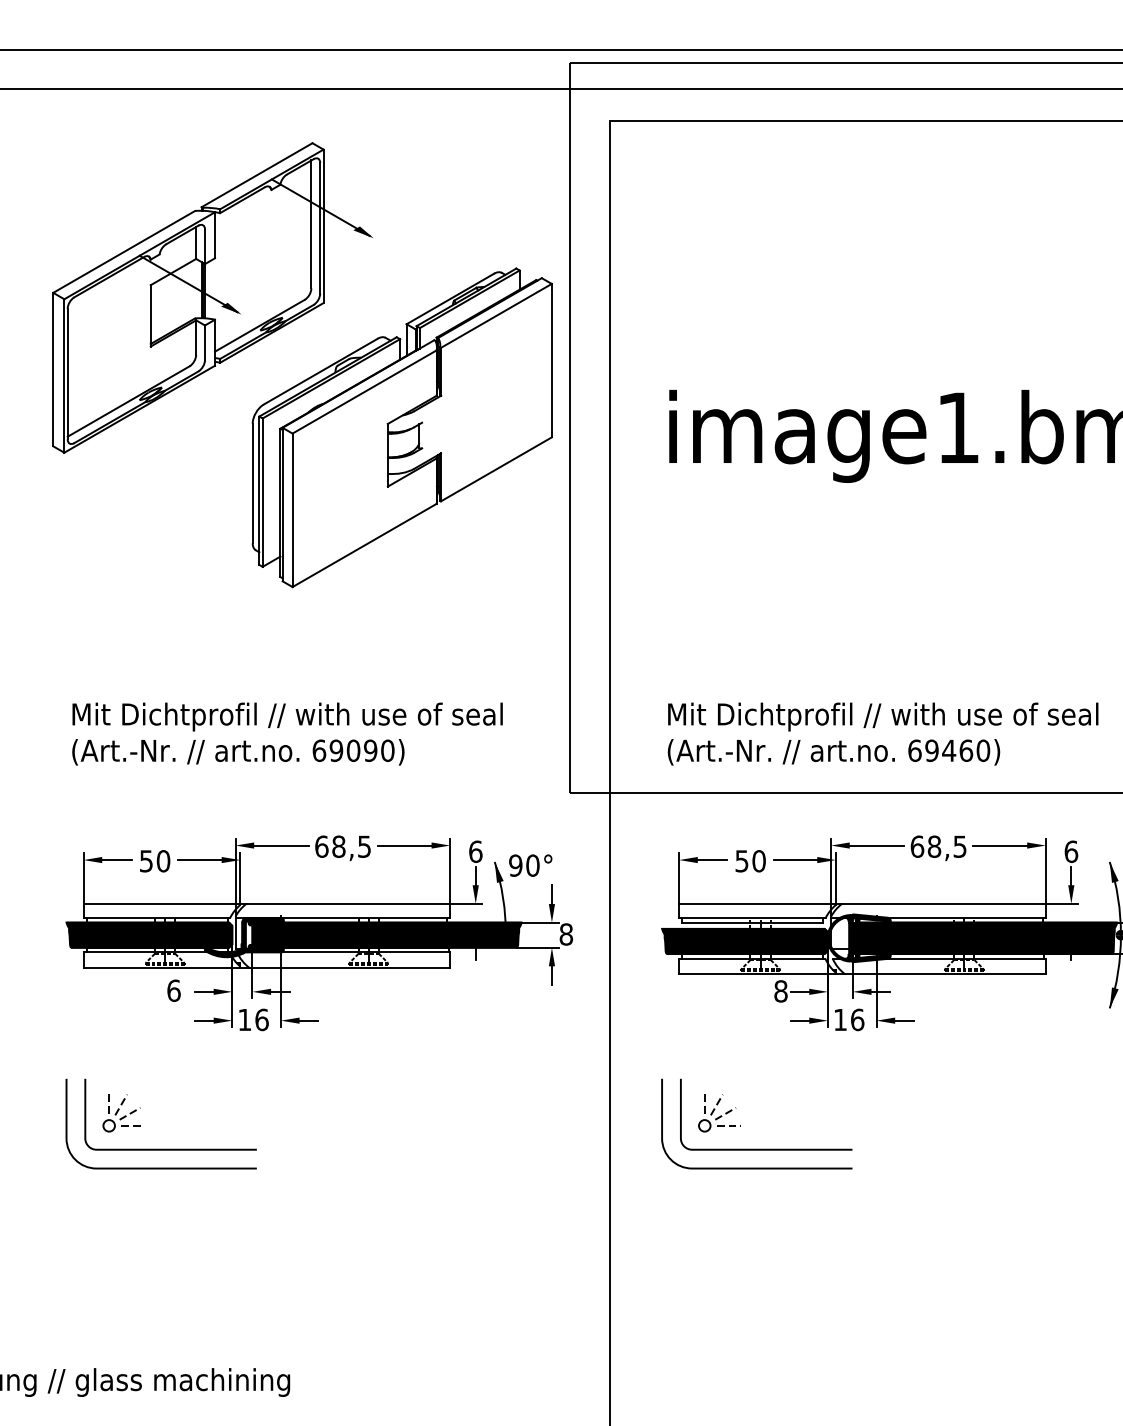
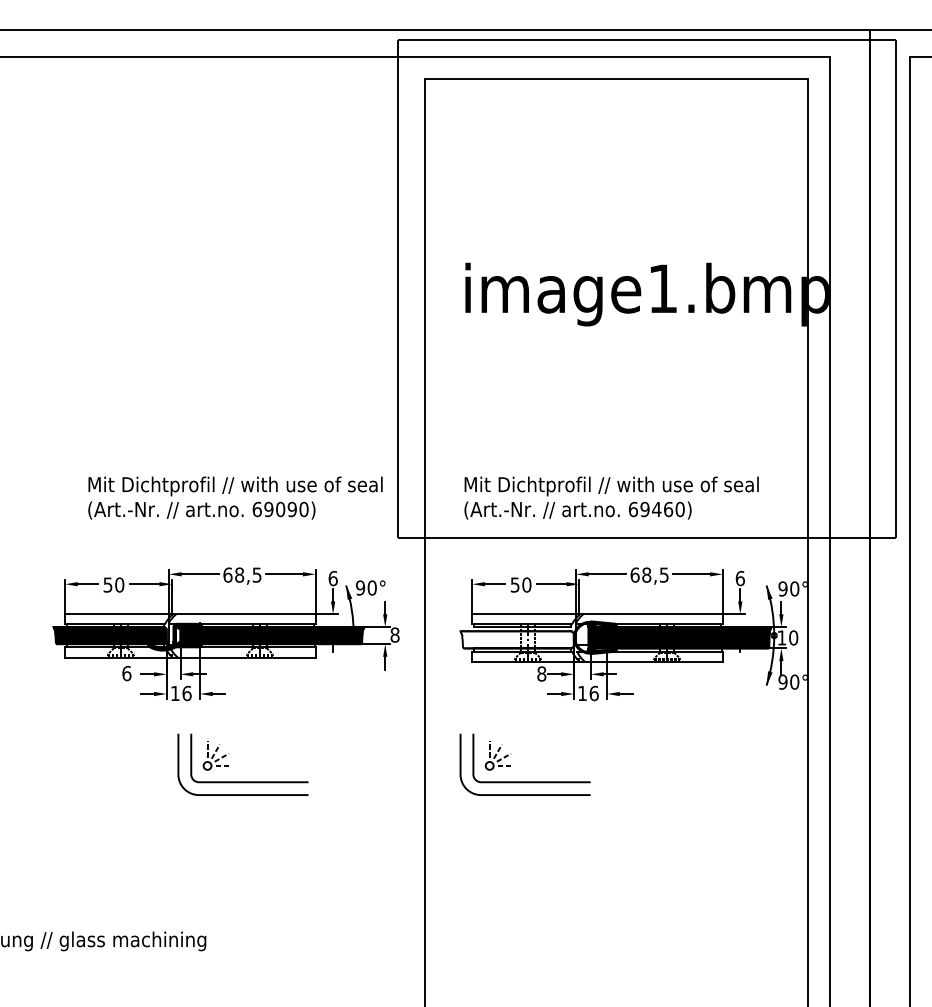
part: (309, 376) -> (219, 253), removed
text: (287, 733) -> (235, 497), moved
fill: (743, 940) -> (516, 639), removed
part: (139, 1125) -> (228, 765), moved

